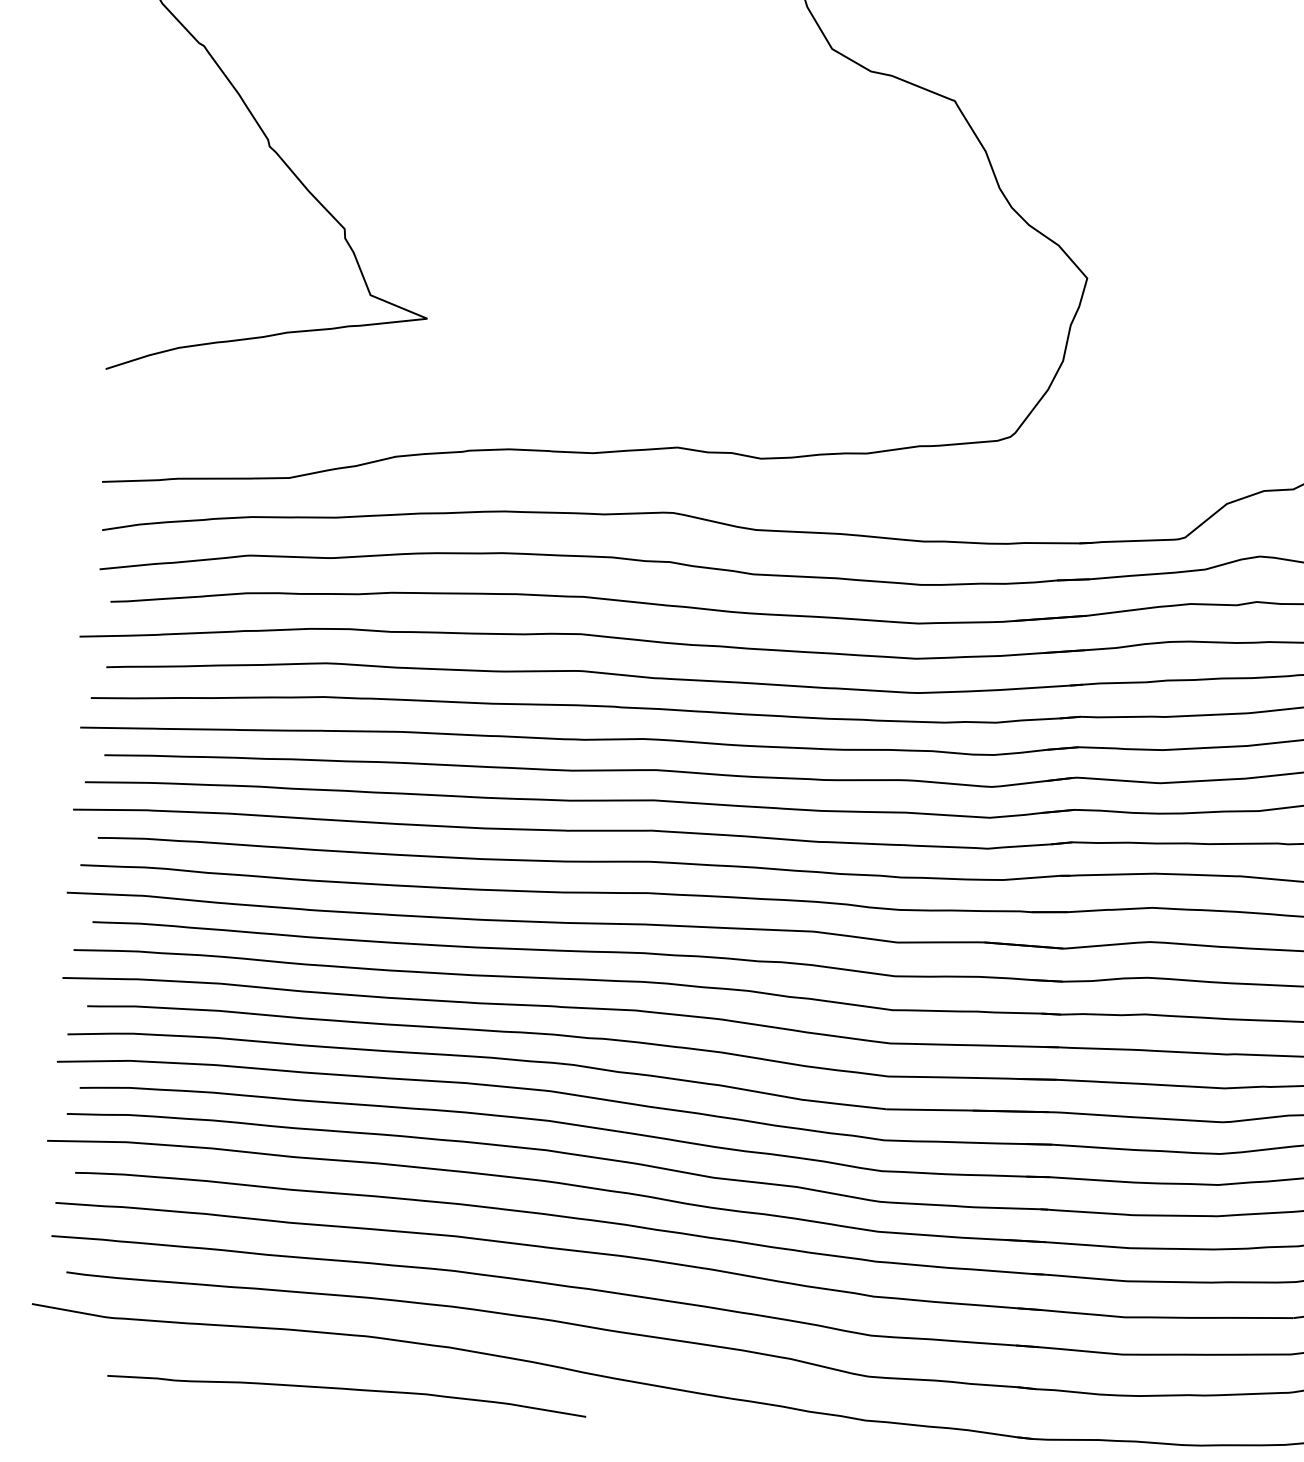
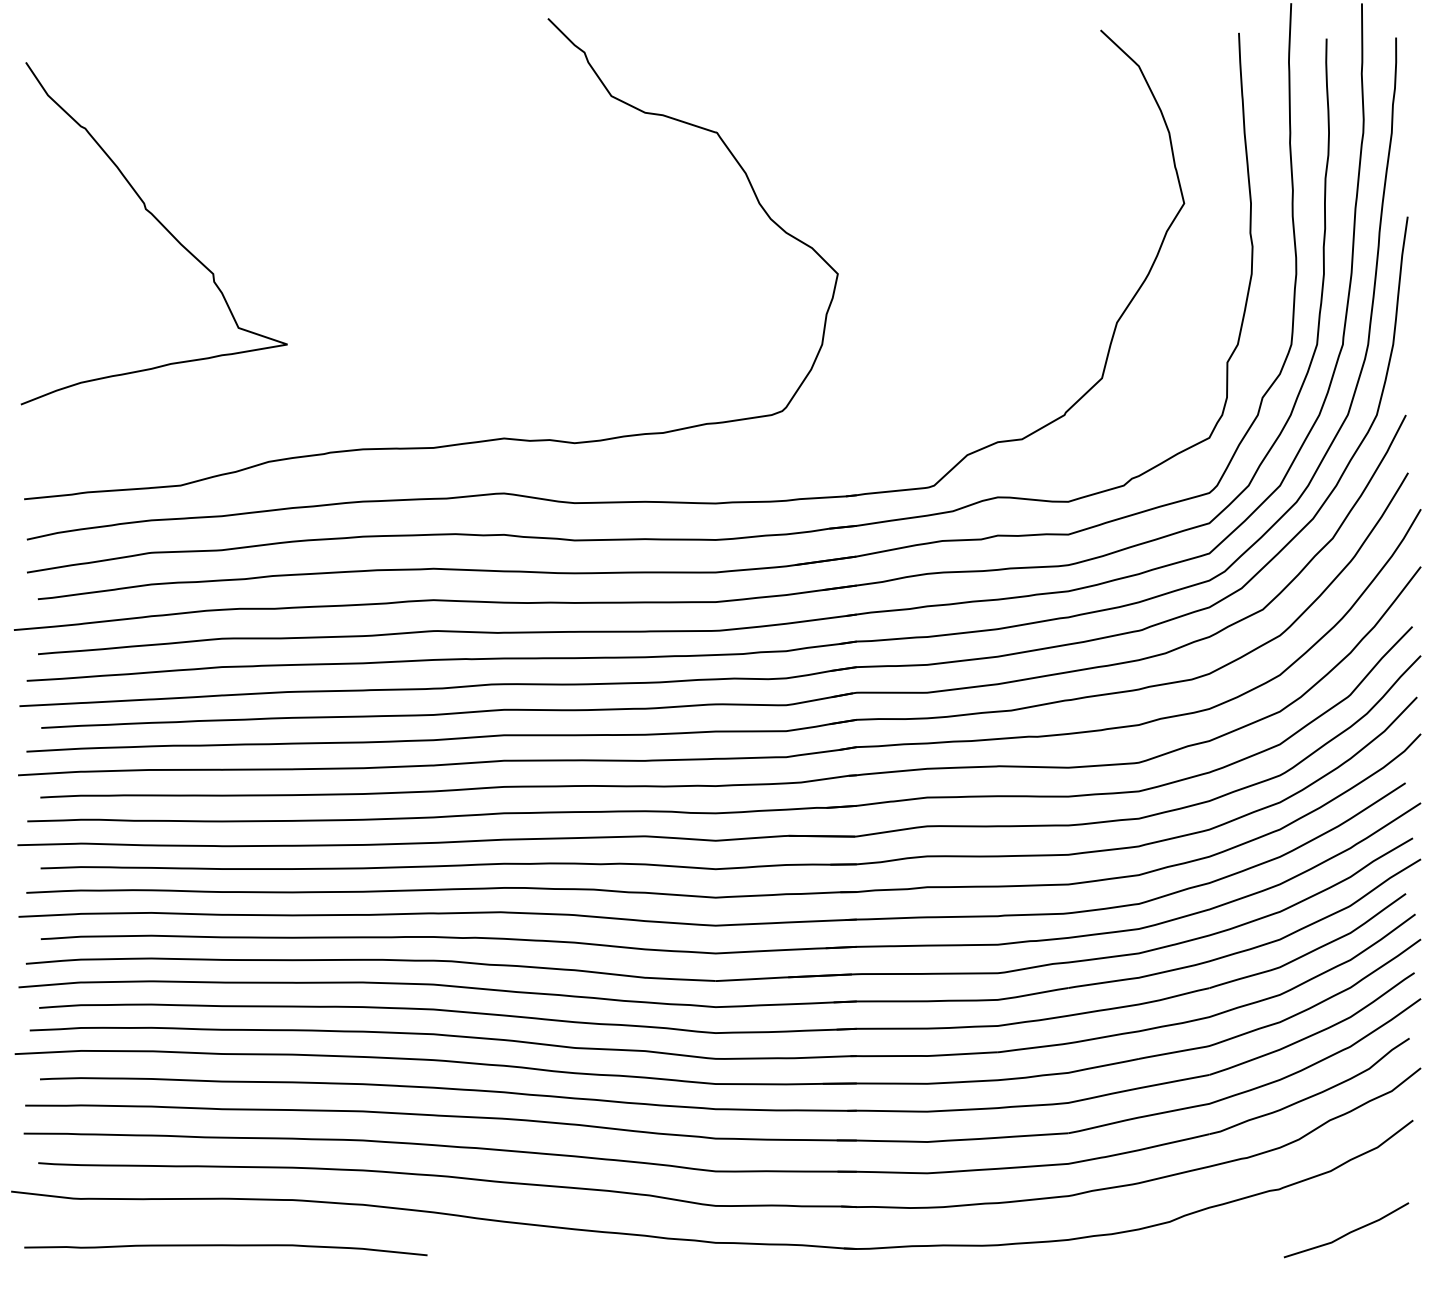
curve: (346, 1390) -> (225, 1246), moved

